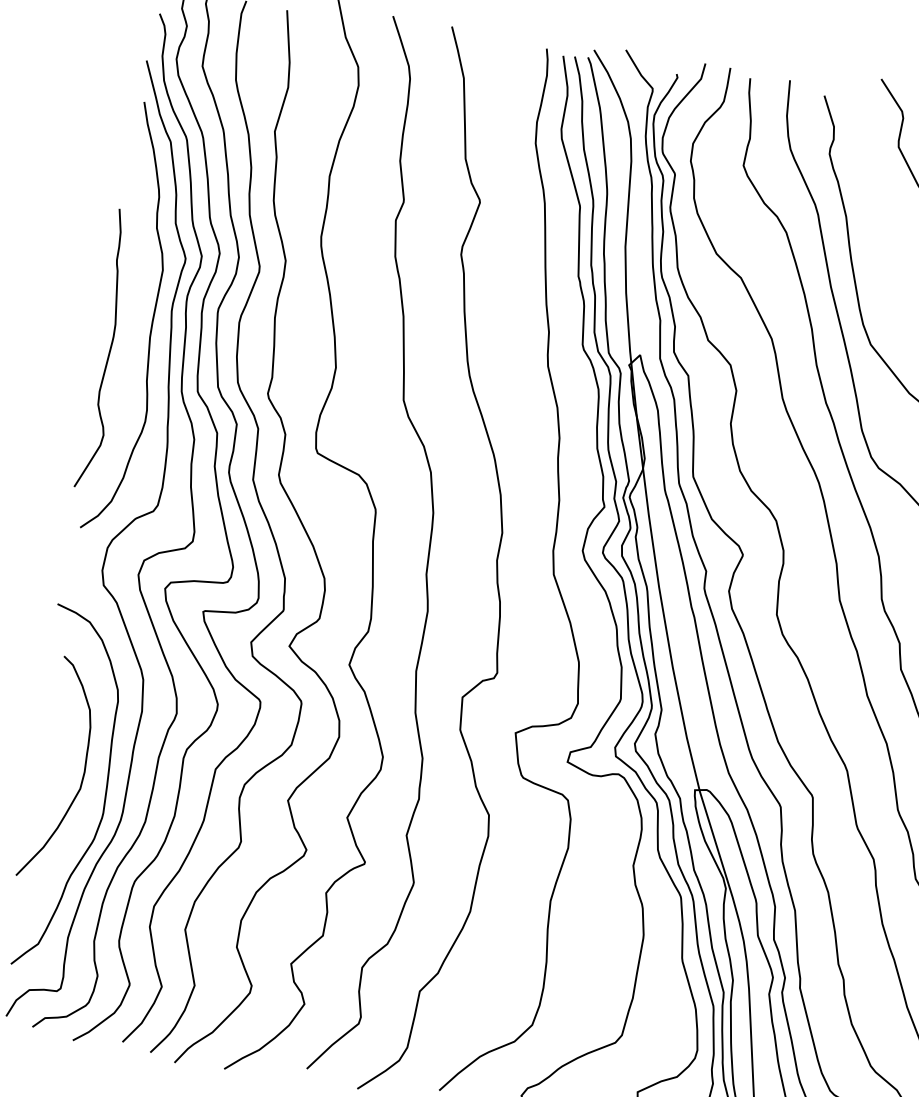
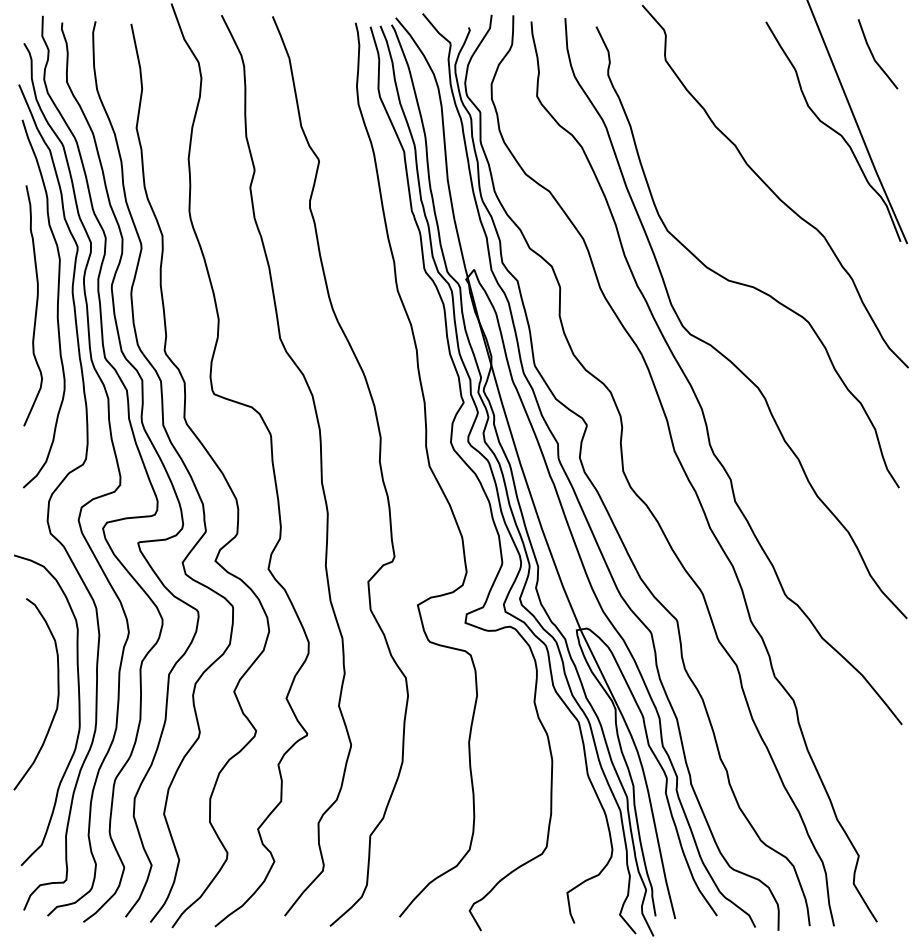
curve: (108, 350) -> (35, 306), moved

